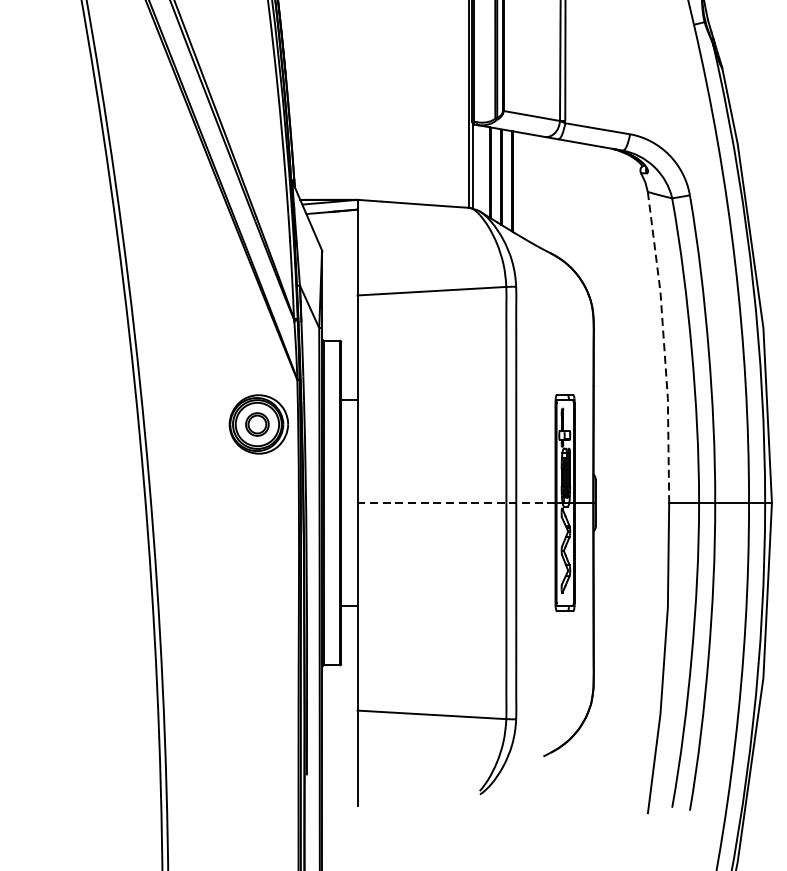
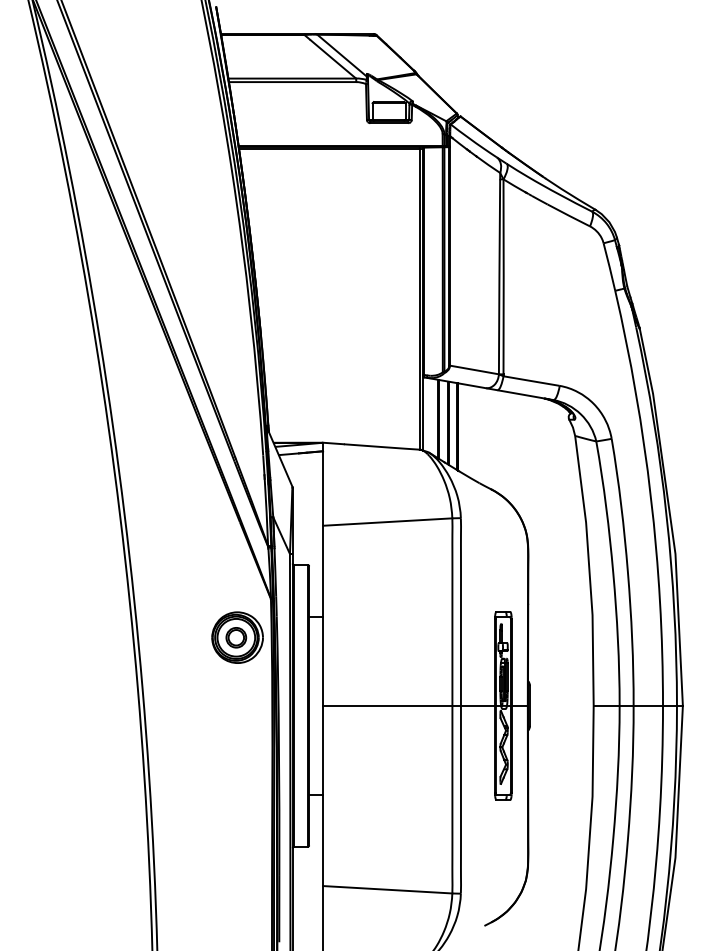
line: (664, 347) -> (589, 570), dashed -> solid
line: (456, 502) -> (409, 705), dashed -> solid

